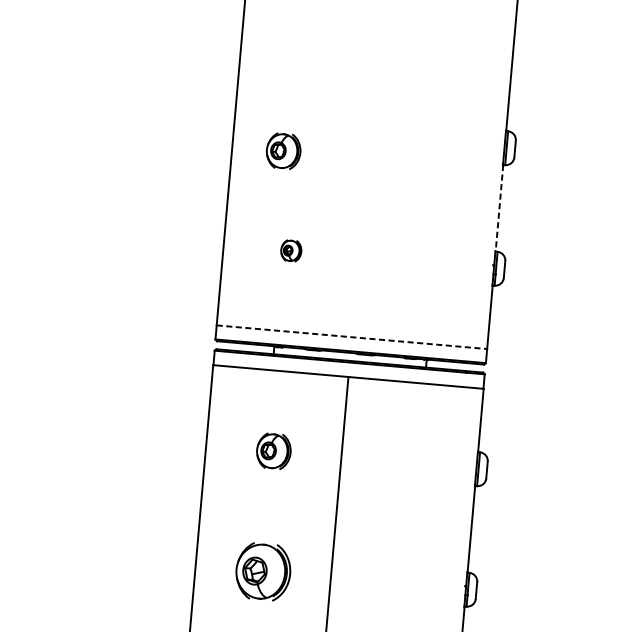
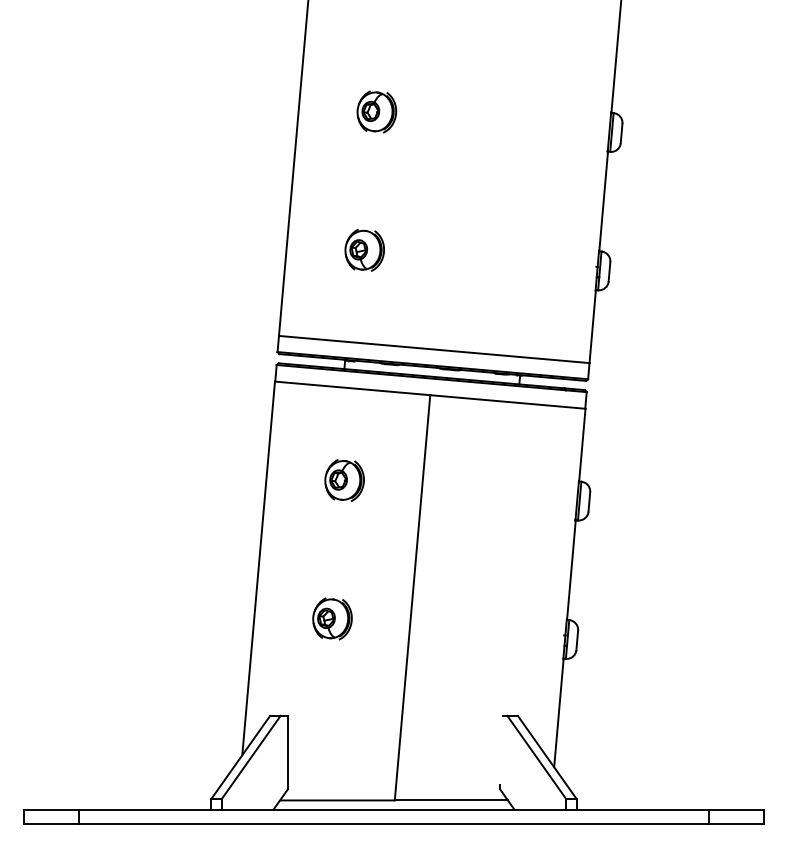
part: (283, 150) -> (376, 111), moved
line: (499, 209) -> (603, 202), dashed -> solid
part: (291, 250) -> (364, 250), size x1.67
line: (352, 337) -> (434, 349), dashed -> solid
part: (263, 571) -> (332, 618), size x0.62

